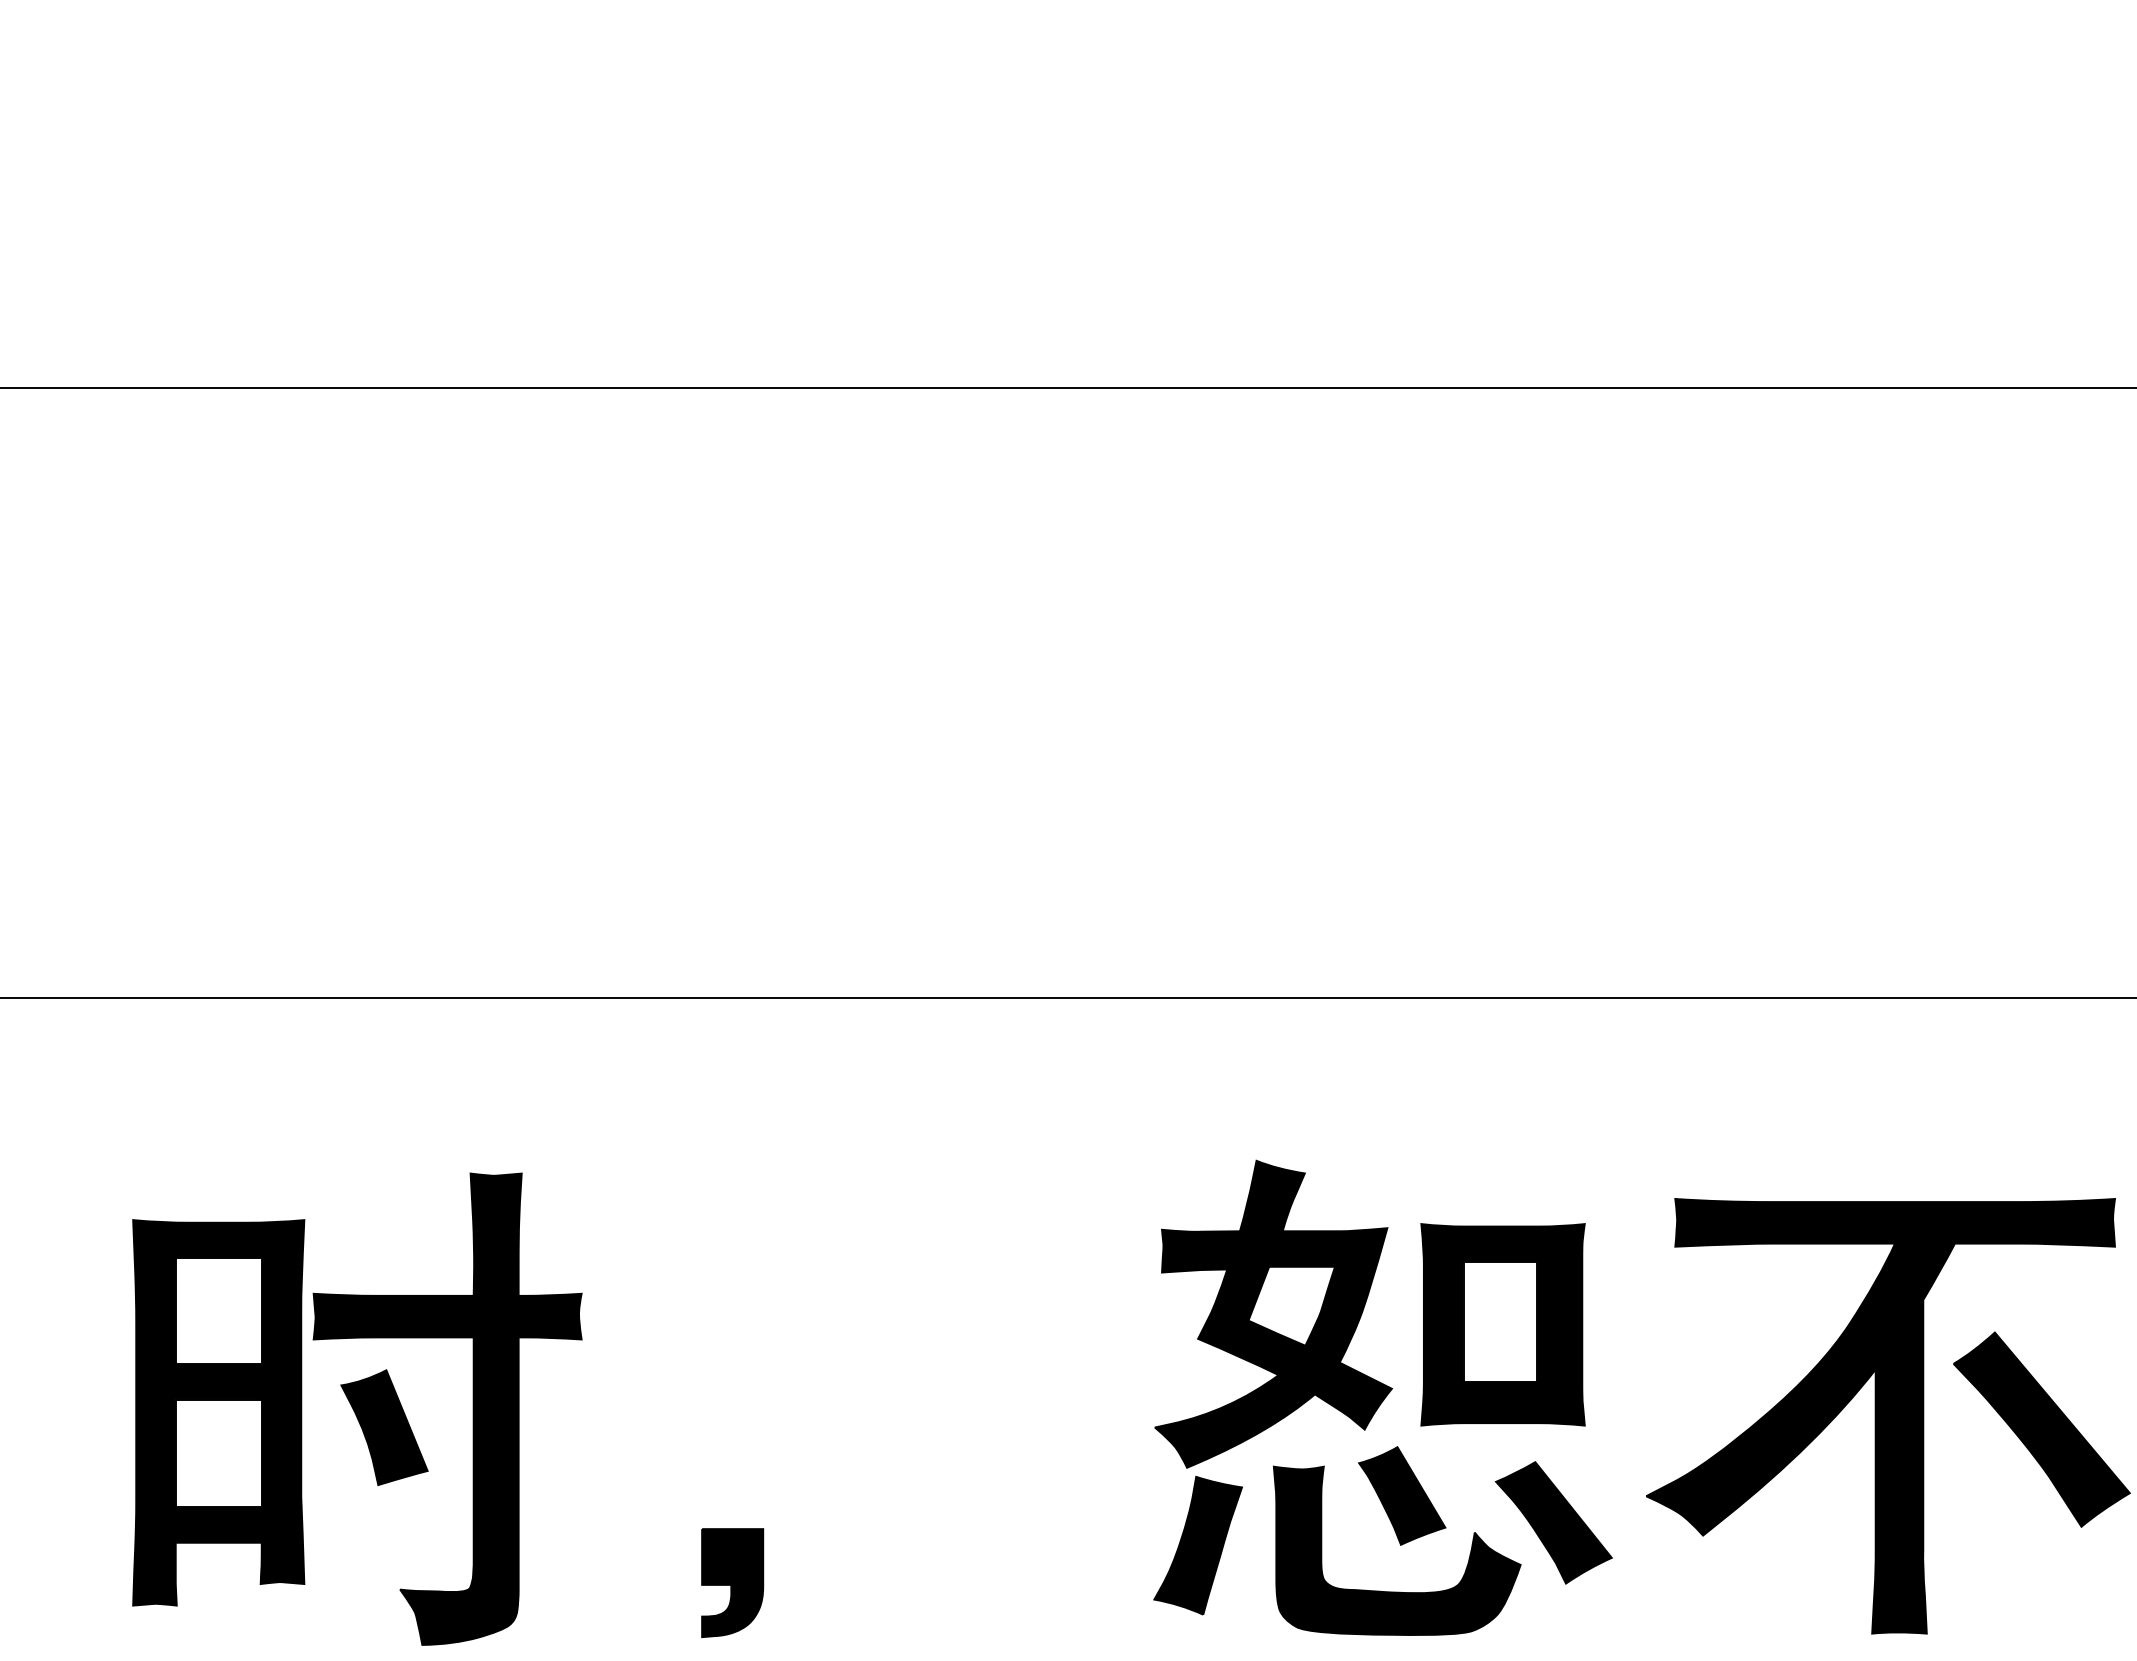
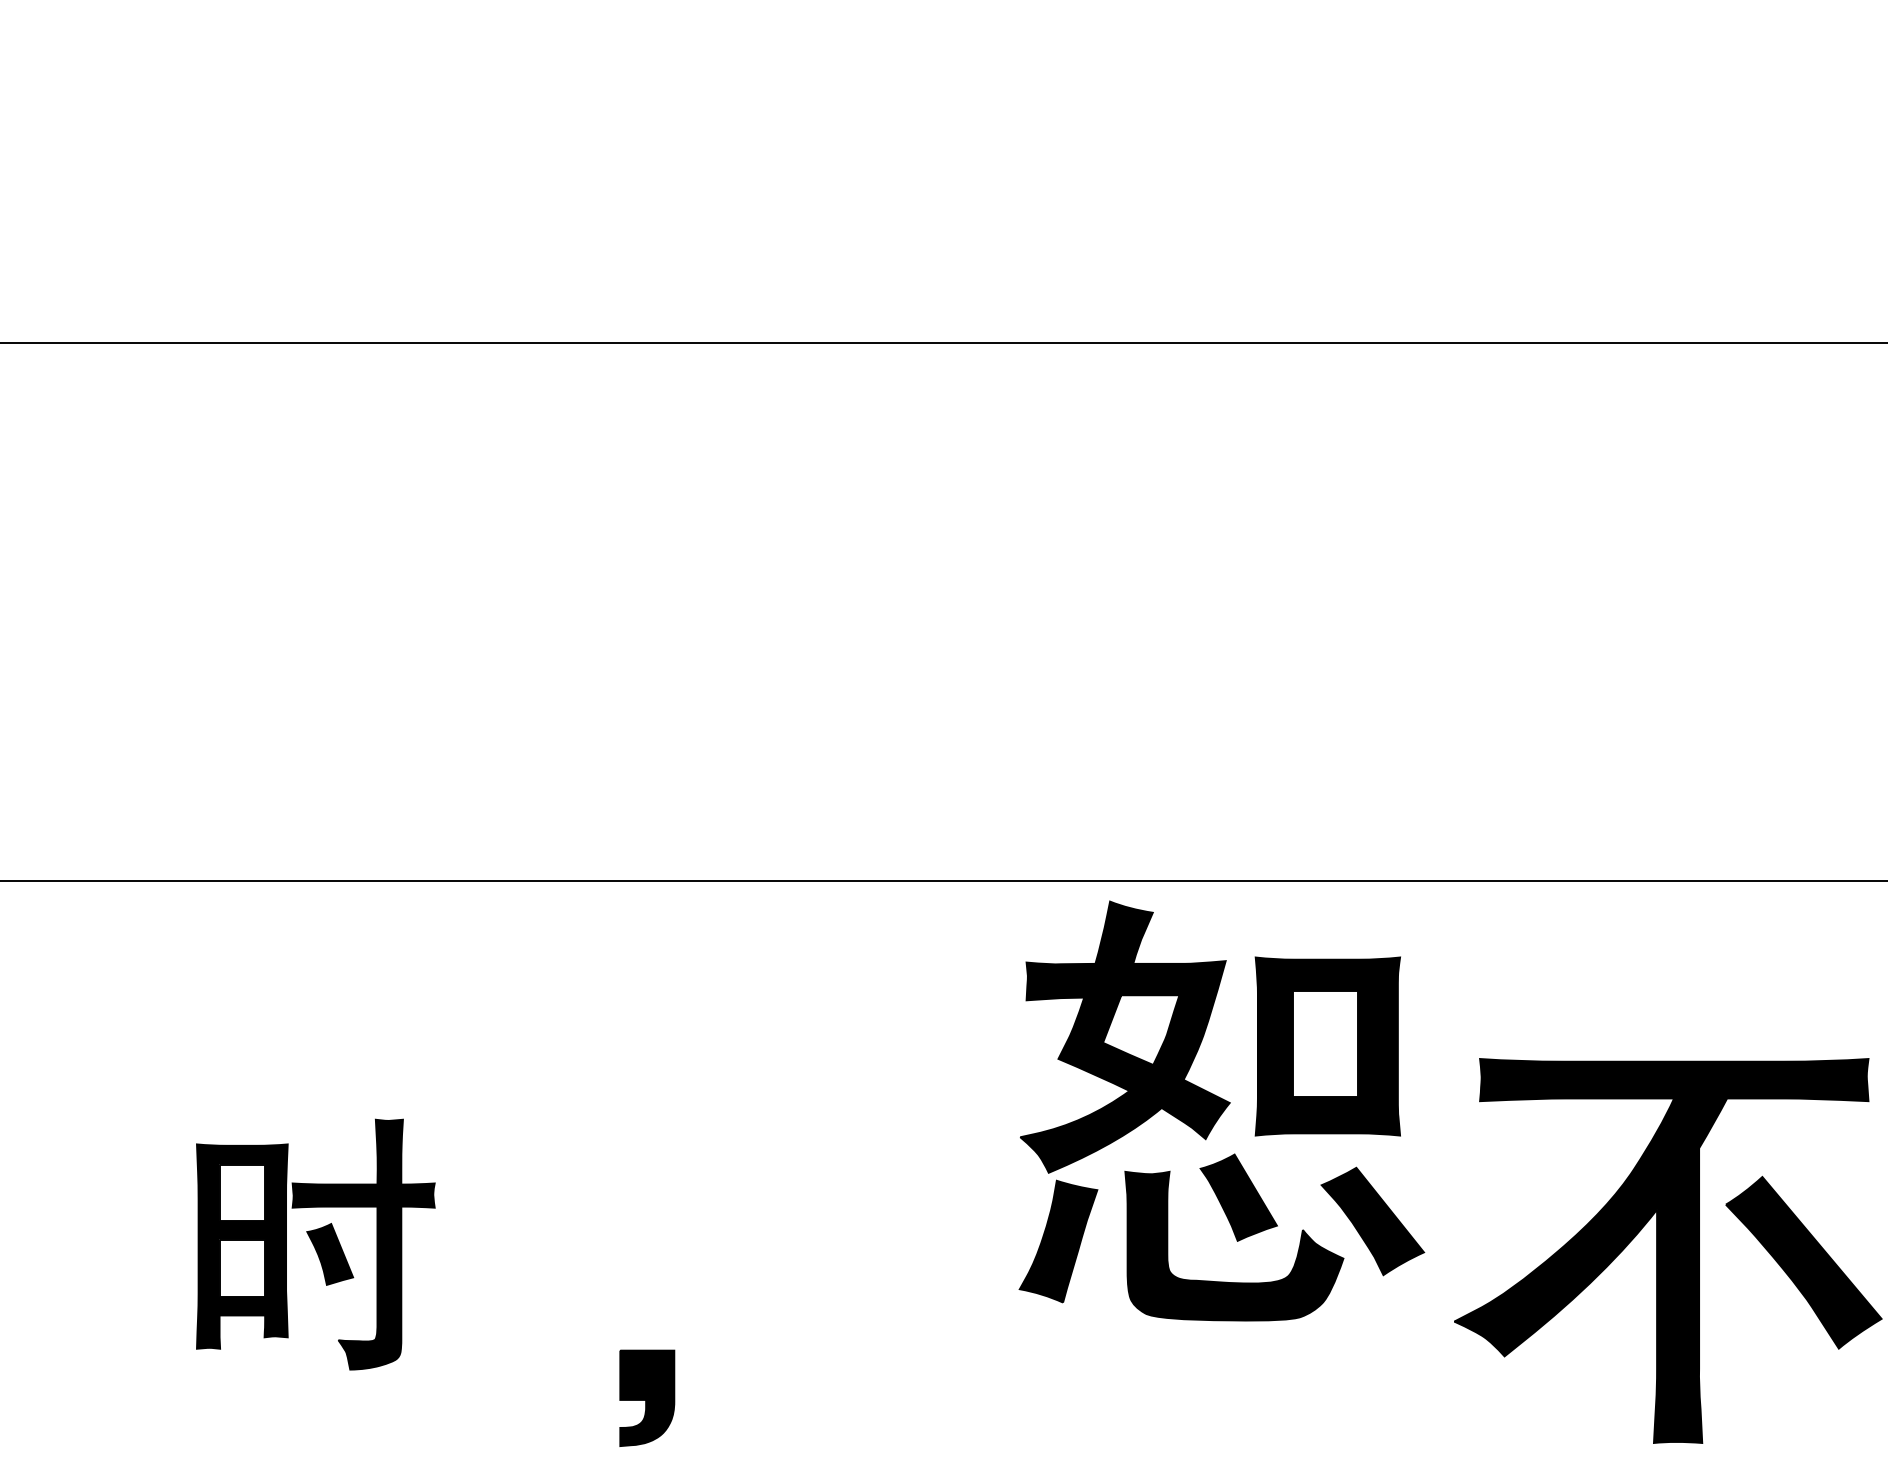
part: (1382, 1397) -> (1221, 1110), moved
part: (357, 1408) -> (315, 1244), size x0.6

